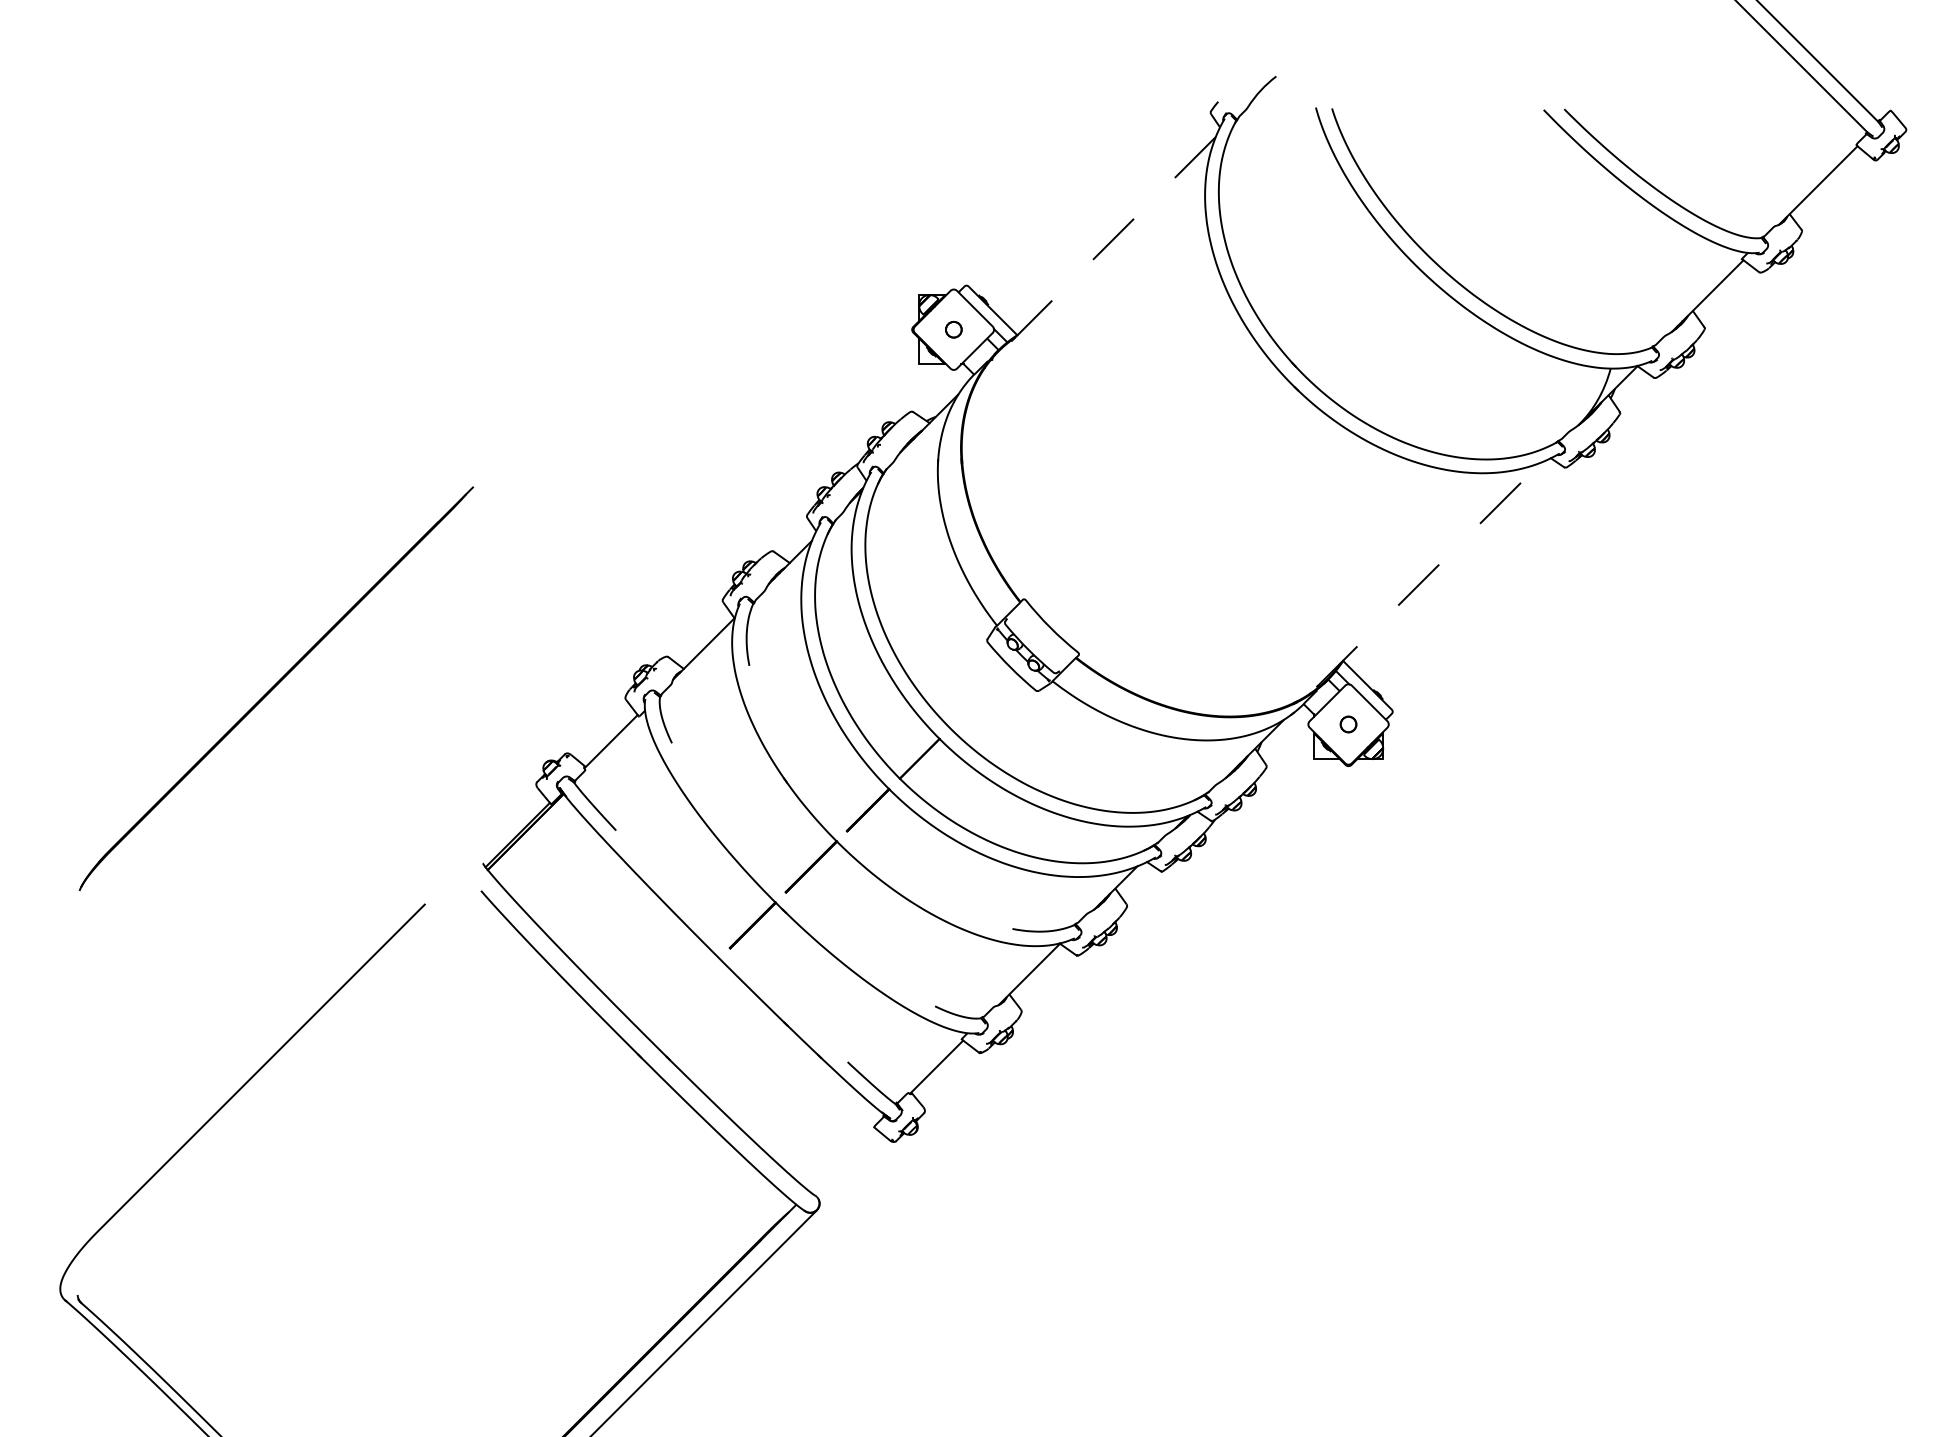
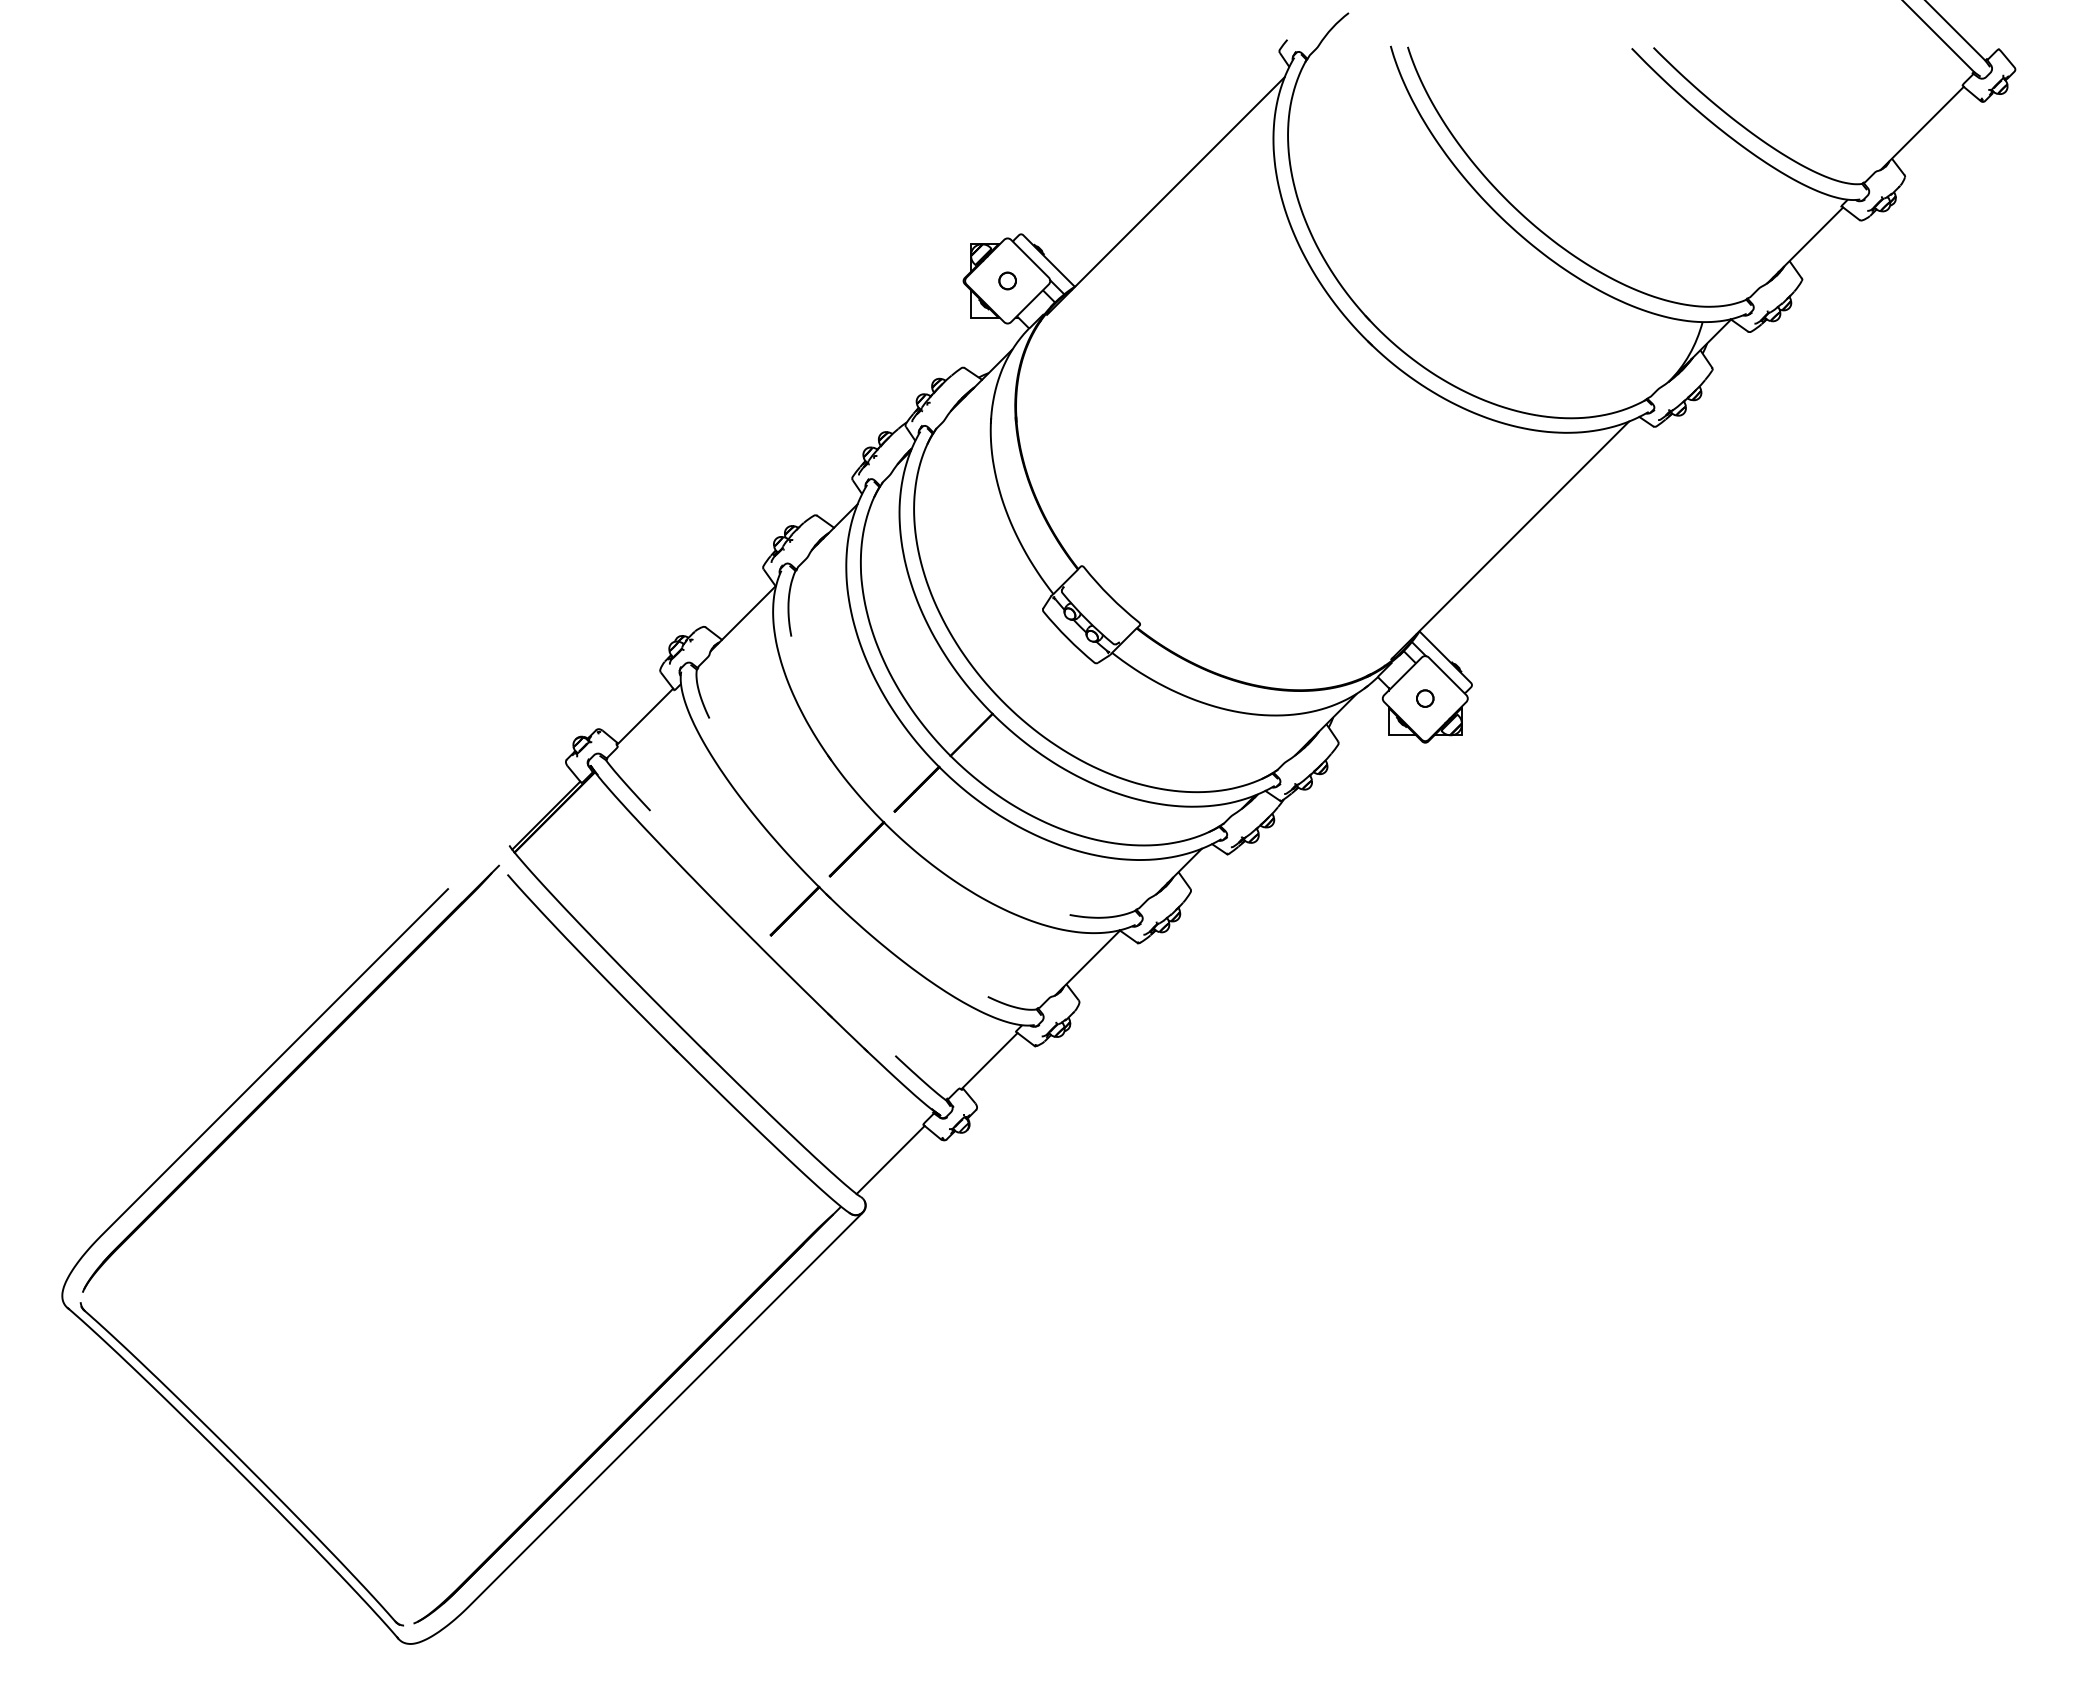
line: (1103, 249) -> (1165, 196), dashed -> solid
line: (1429, 575) -> (1510, 540), dashed -> solid
part: (276, 688) -> (291, 1078), moved
line: (843, 1160) -> (890, 1159), added

